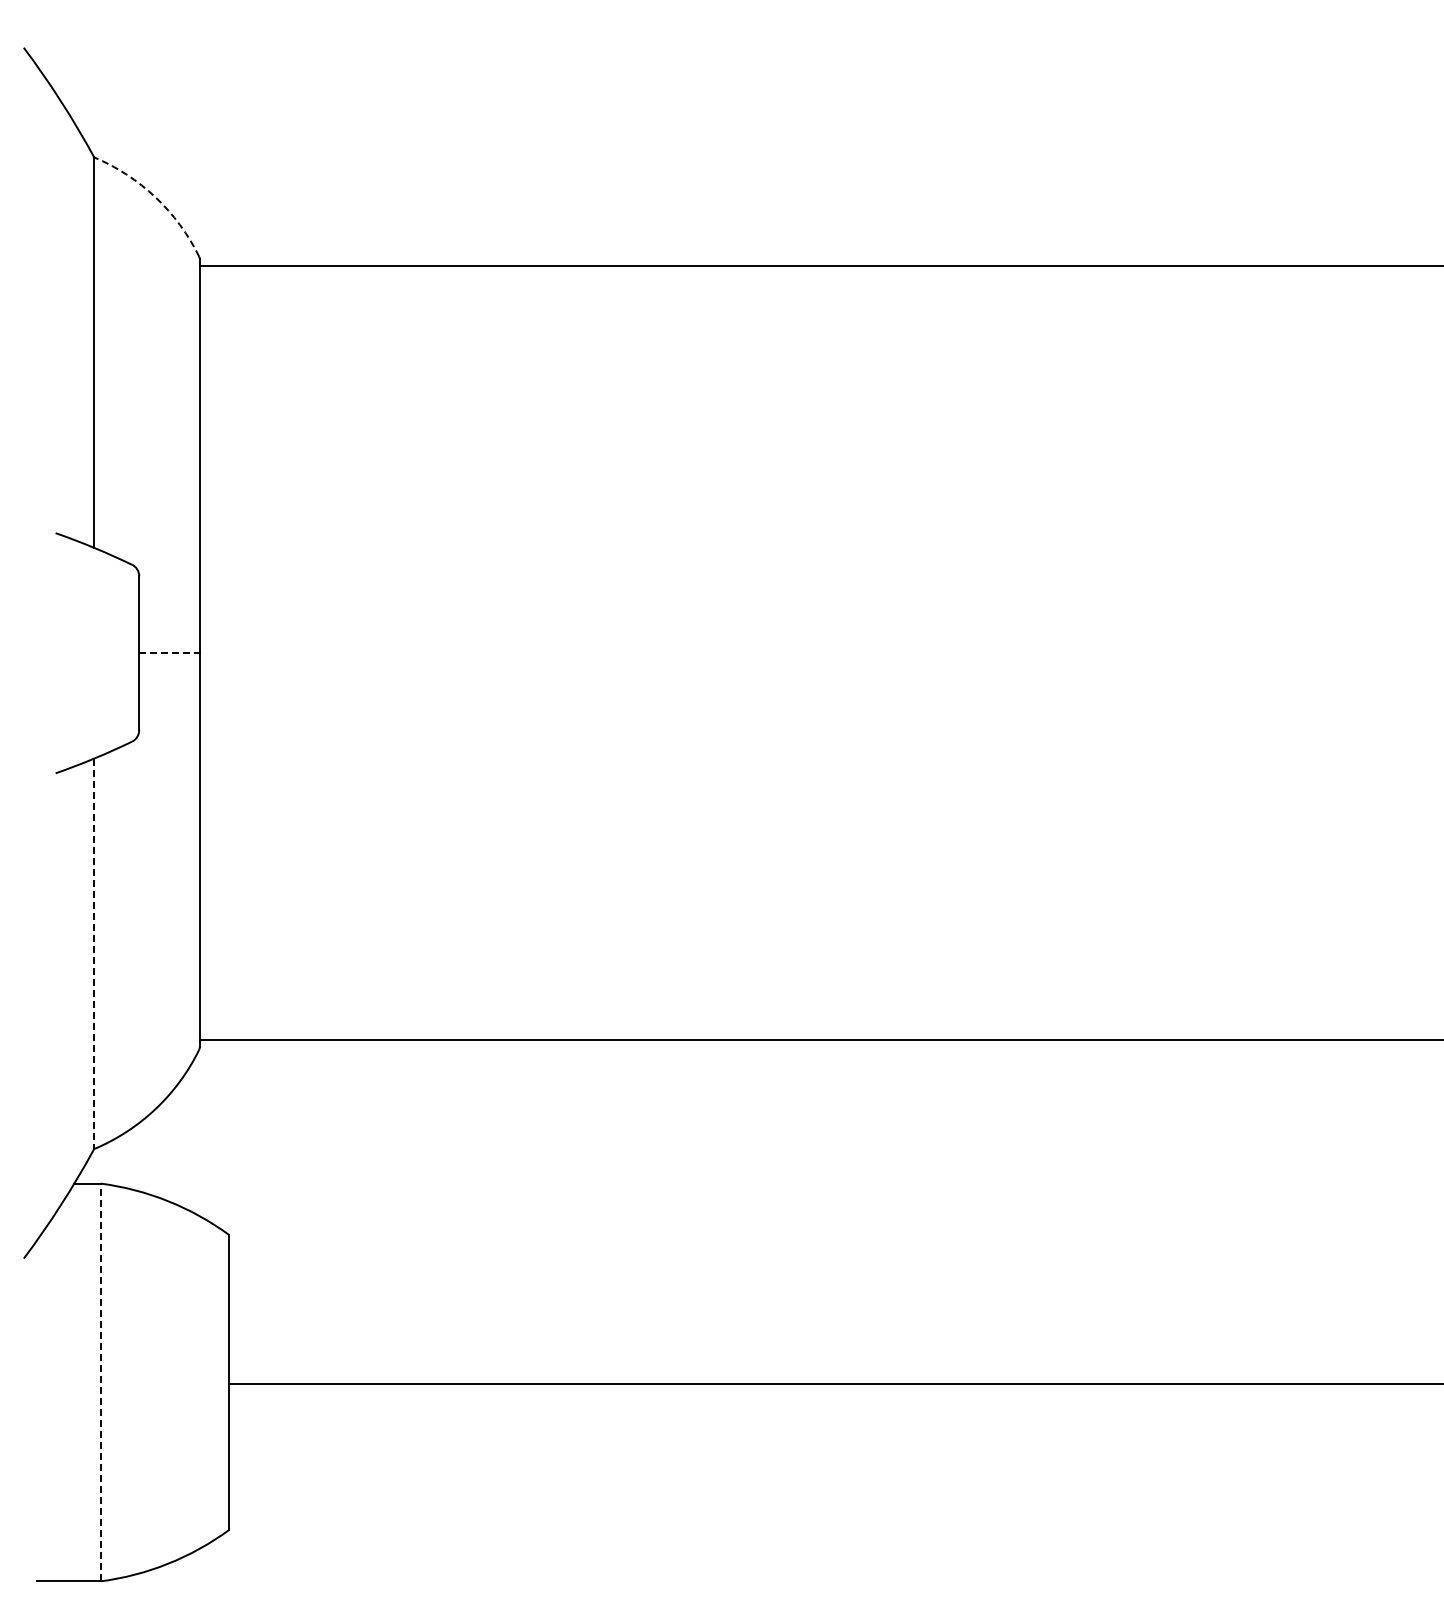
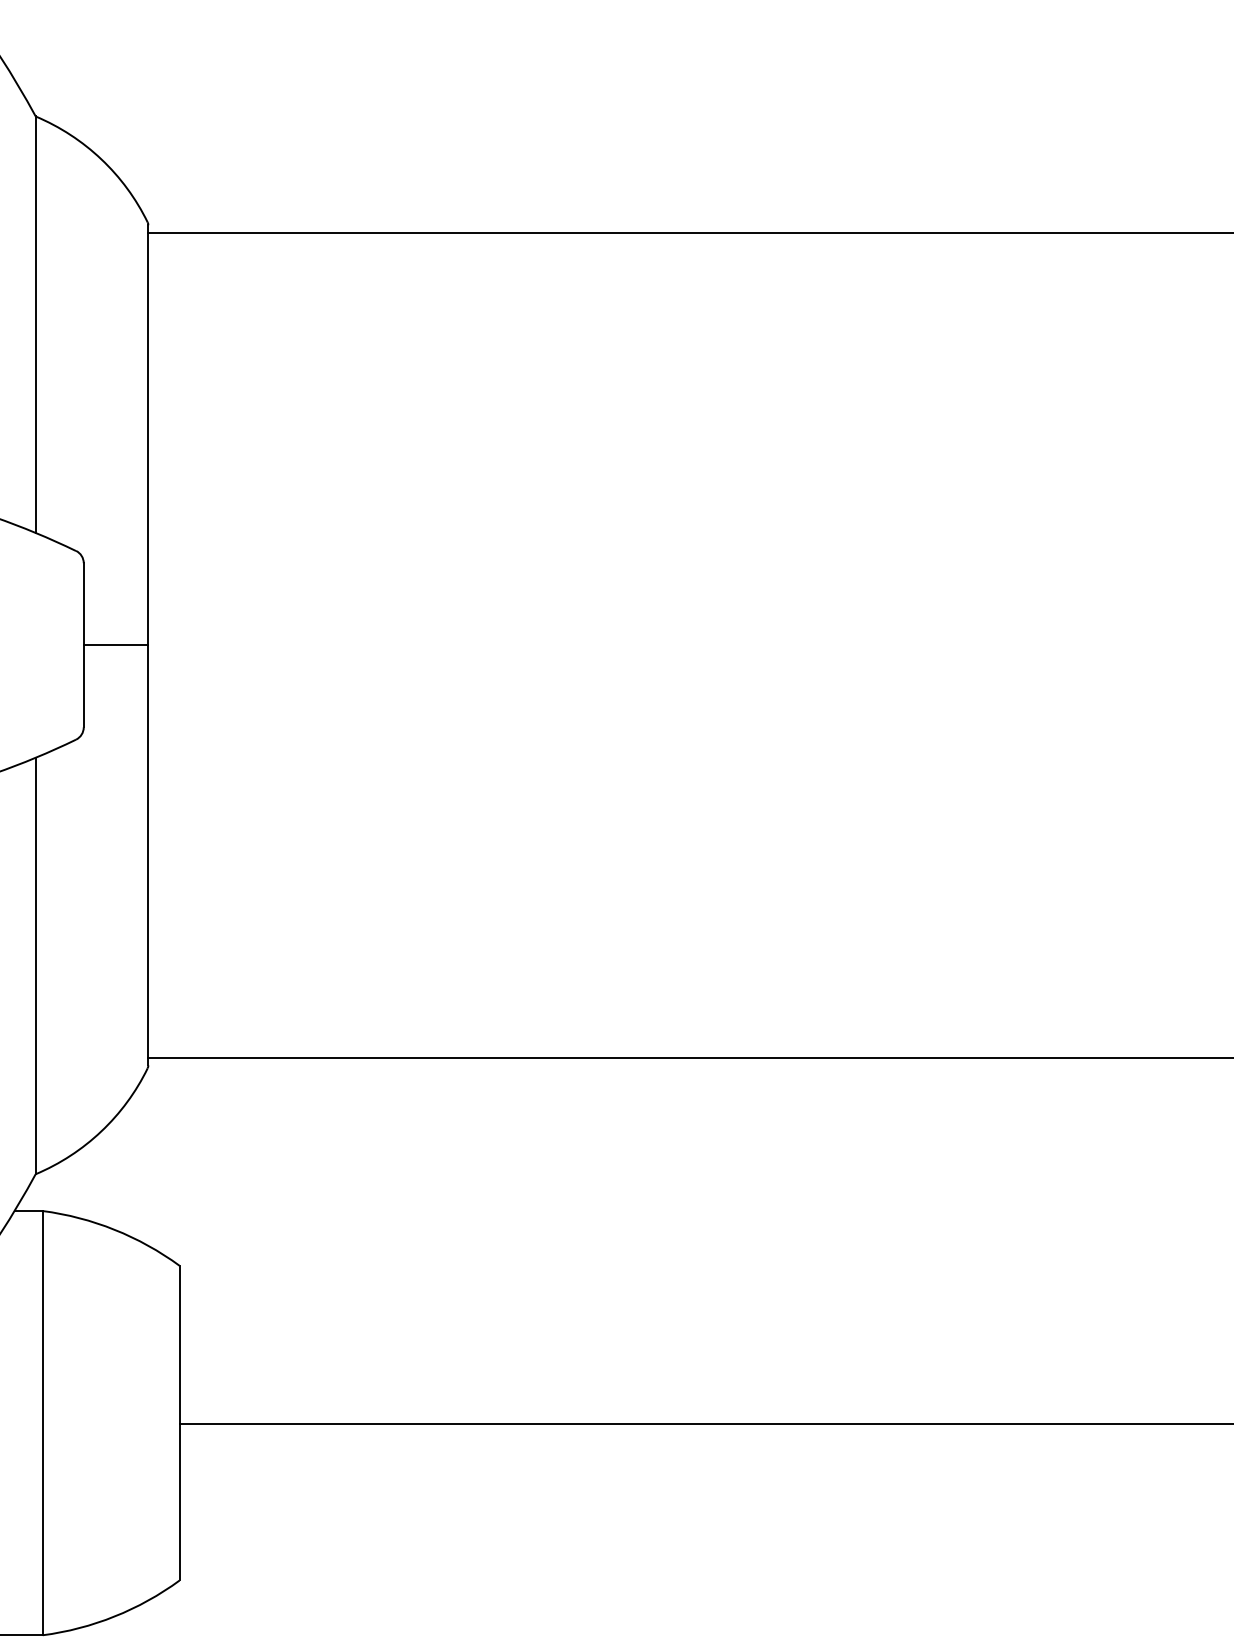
arc: (155, 197) -> (101, 159), dashed -> solid
line: (169, 653) -> (116, 645), dashed -> solid
line: (94, 954) -> (36, 966), dashed -> solid
line: (100, 1382) -> (42, 1423), dashed -> solid

